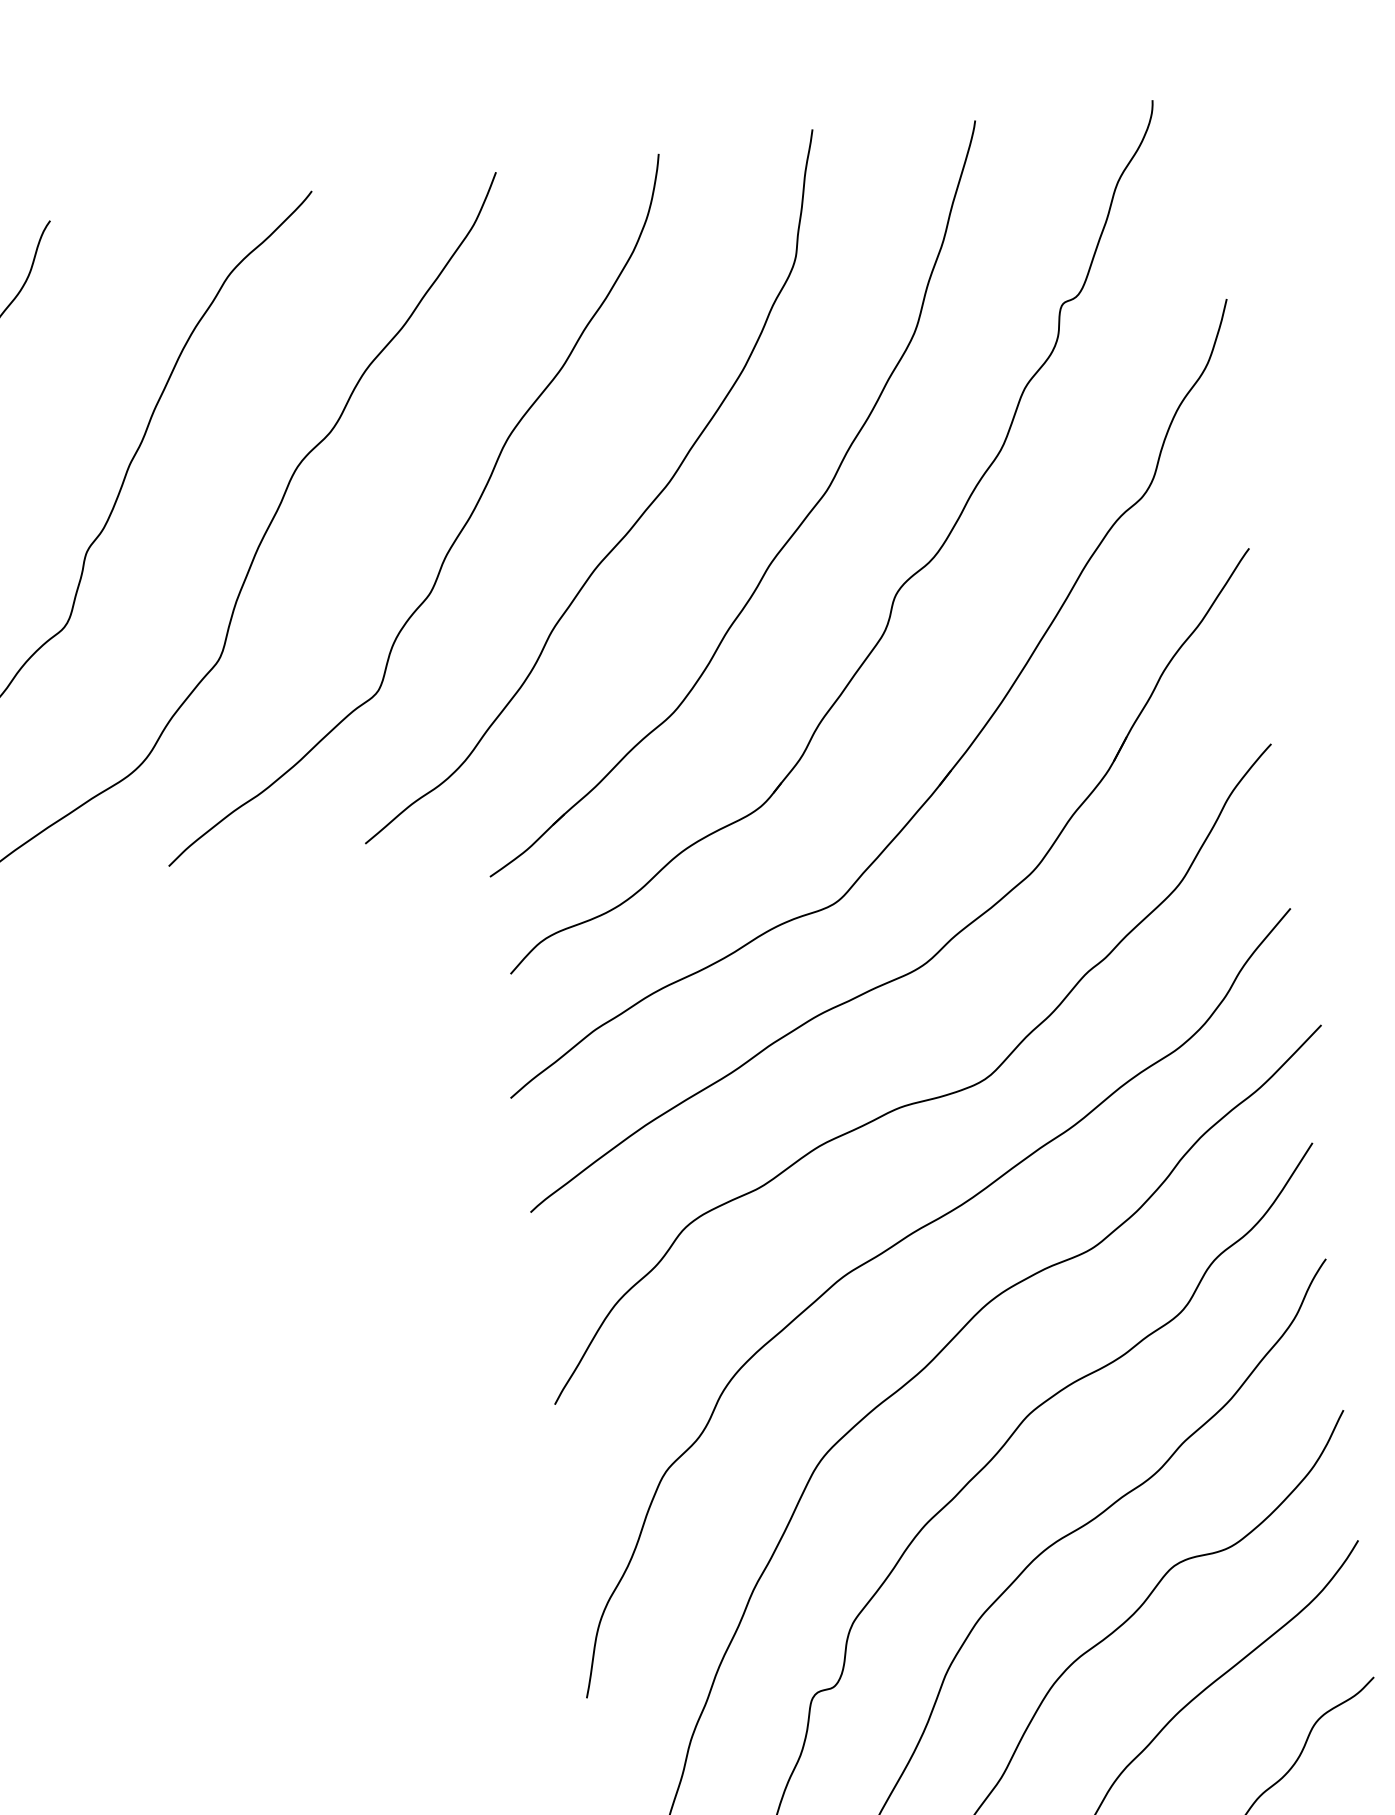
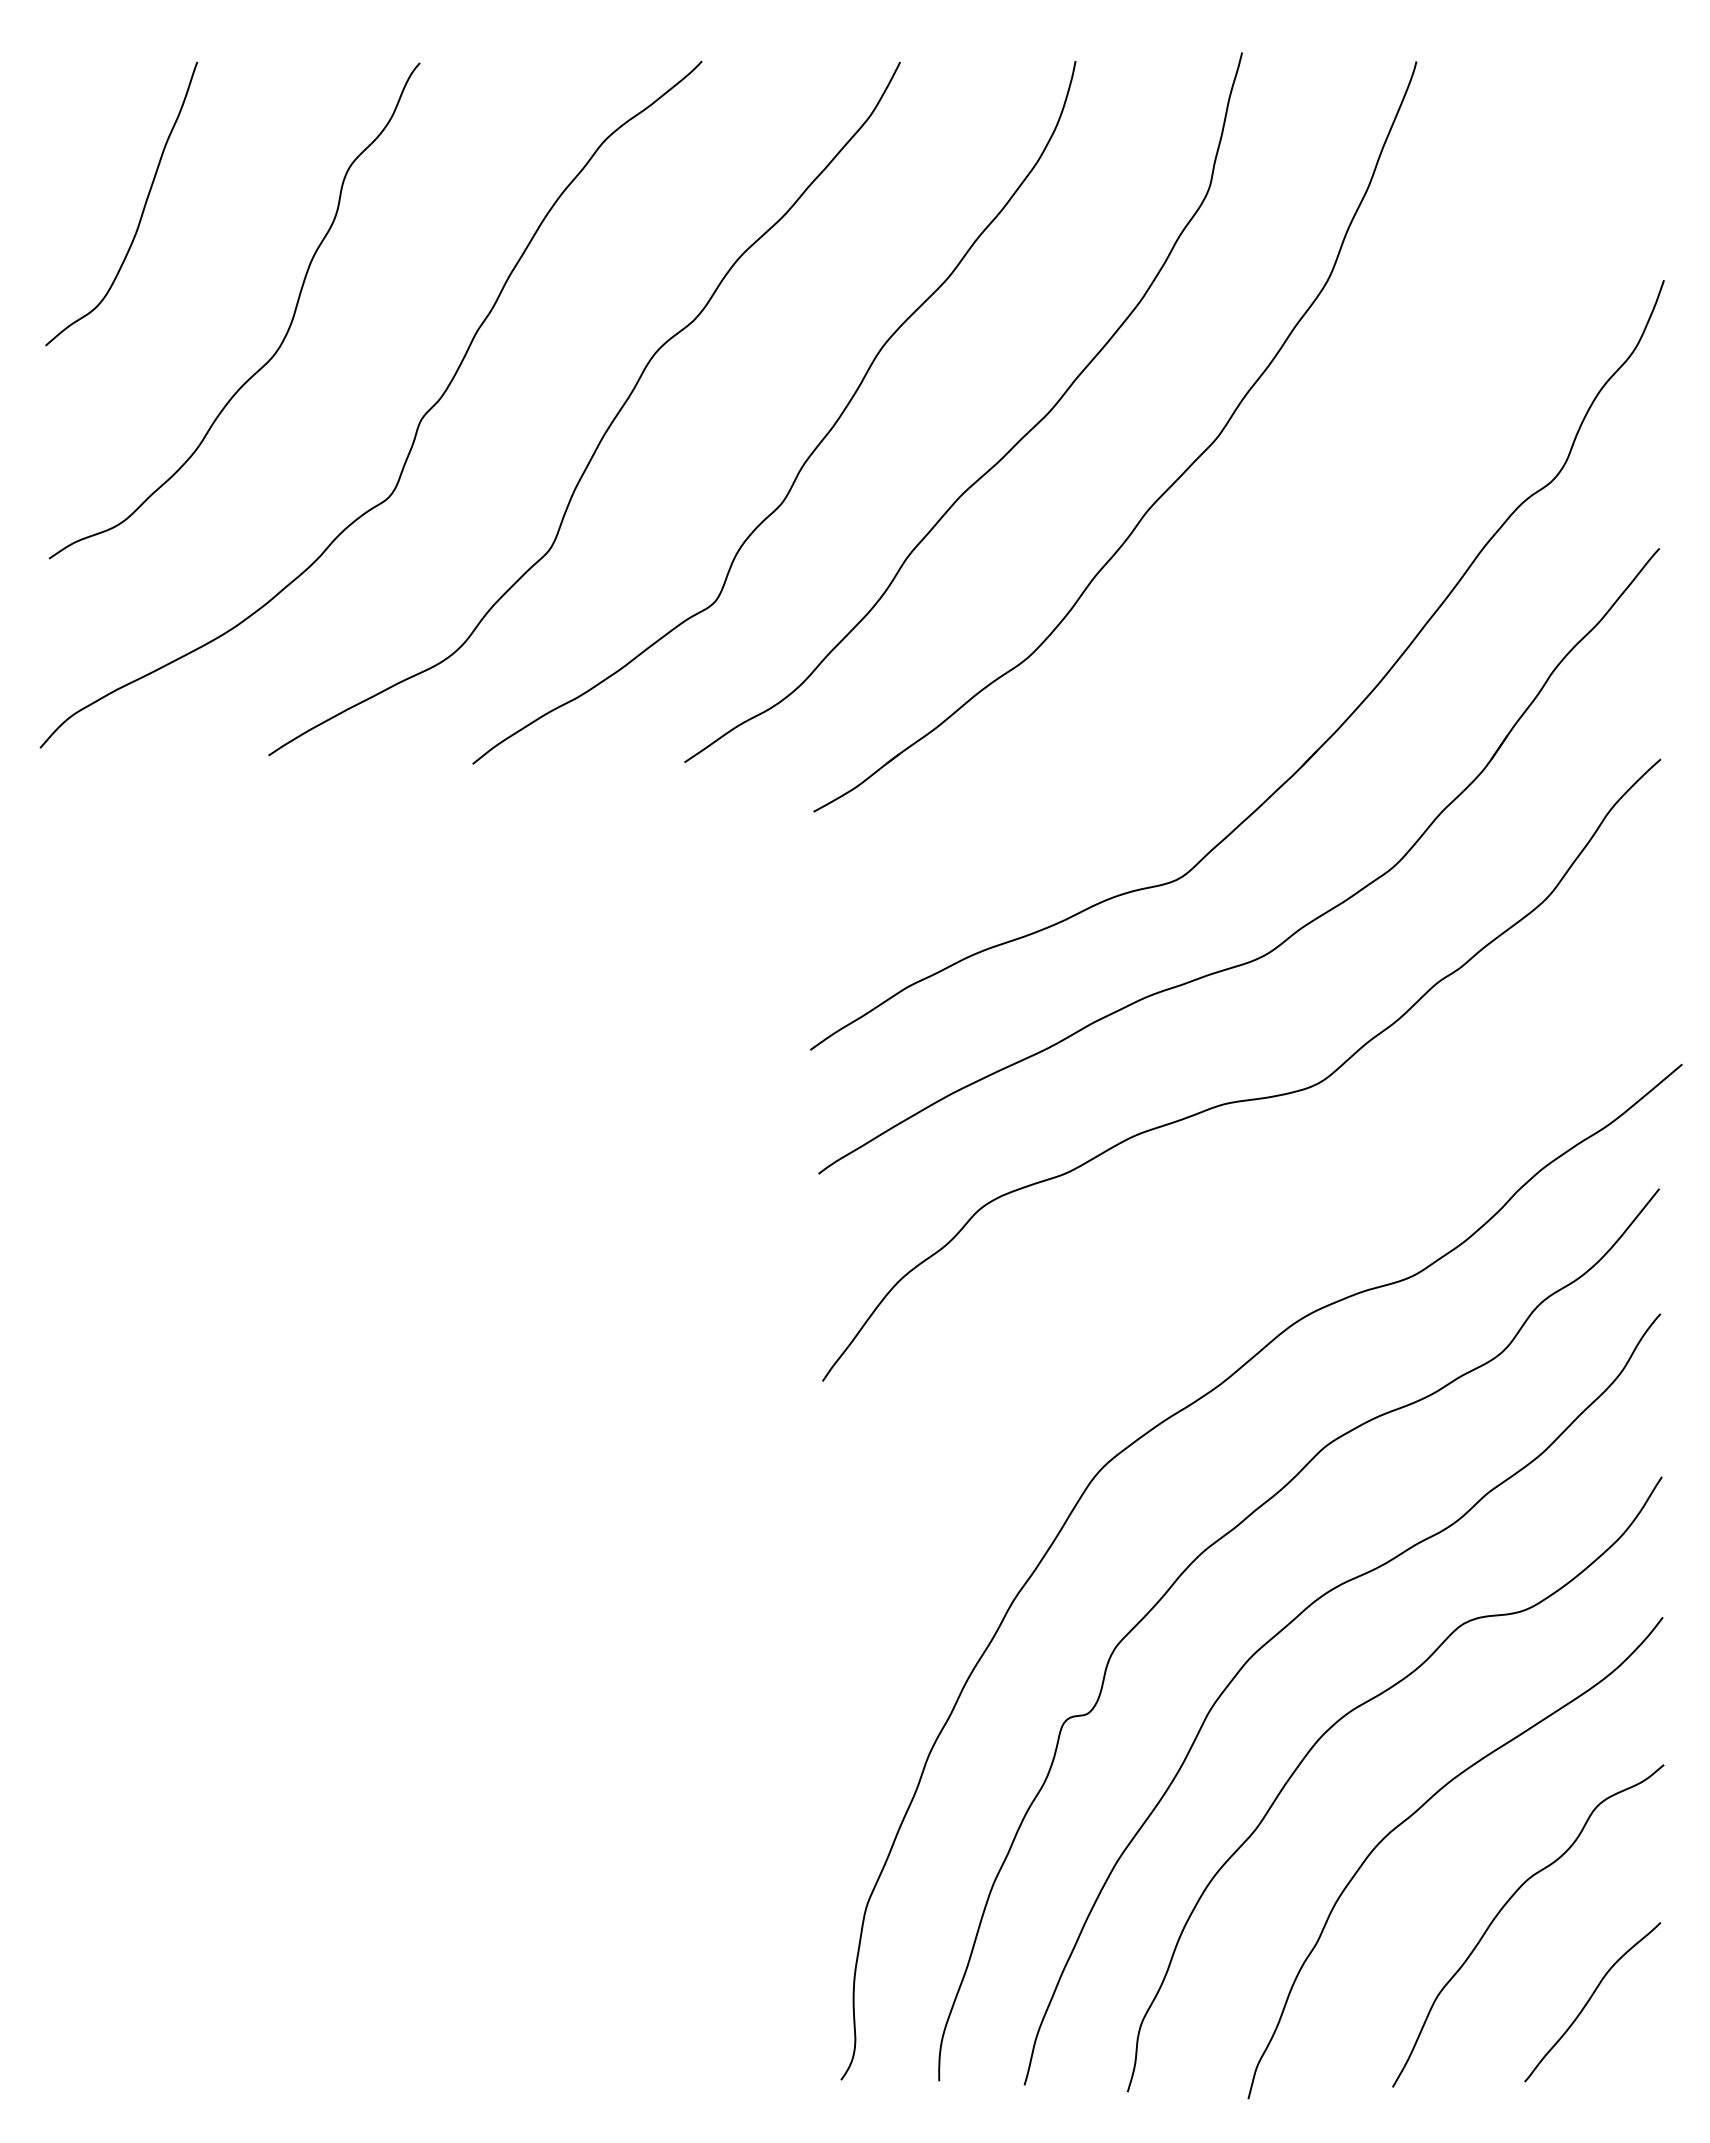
part: (898, 588) -> (1281, 551), removed
curve: (896, 1245) -> (1204, 1250), removed

